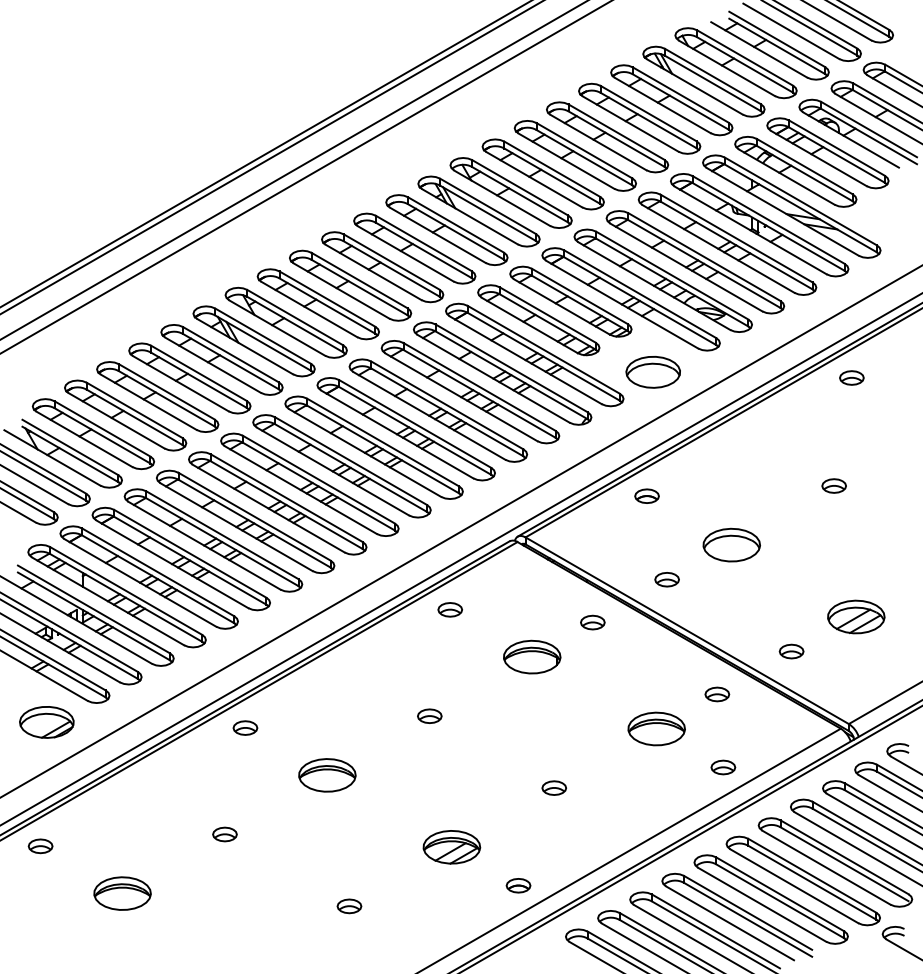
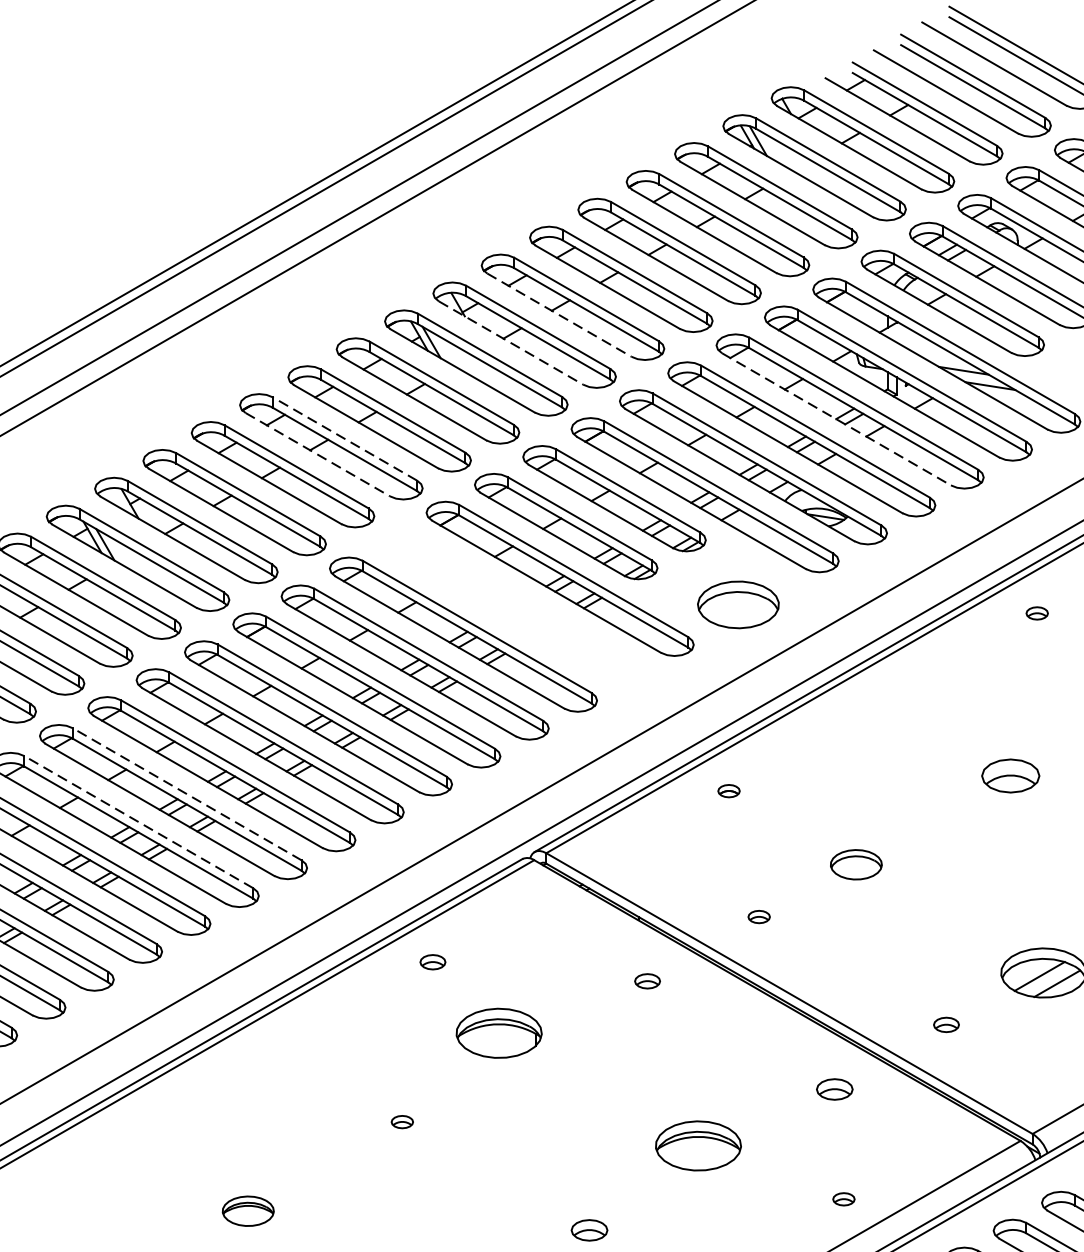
line: (534, 179) -> (559, 314), solid -> dashed
line: (502, 198) -> (511, 343), solid -> dashed
line: (718, 248) -> (836, 418), solid -> dashed
line: (391, 261) -> (344, 438), solid -> dashed
line: (374, 272) -> (319, 454), solid -> dashed
part: (502, 373) -> (511, 606), removed
part: (851, 377) -> (1036, 612), size x0.6
part: (833, 485) -> (1009, 775), size x1.6
part: (646, 495) -> (728, 790), size x0.6
line: (286, 498) -> (186, 794), solid -> dashed
line: (254, 516) -> (138, 821), solid -> dashed
part: (731, 544) -> (856, 863), size x0.6
part: (666, 579) -> (758, 916), size x0.6
part: (449, 609) -> (431, 961), size x0.7
part: (592, 622) -> (647, 981), size x0.7
part: (791, 651) -> (946, 1024), size x0.7
part: (532, 656) -> (499, 1032), moved
part: (429, 715) -> (401, 1121), size x0.6
part: (245, 727) -> (125, 1139), removed
part: (656, 728) -> (698, 1145), moved
part: (723, 767) -> (844, 1199), size x0.6
part: (327, 775) -> (248, 1211), size x0.6

